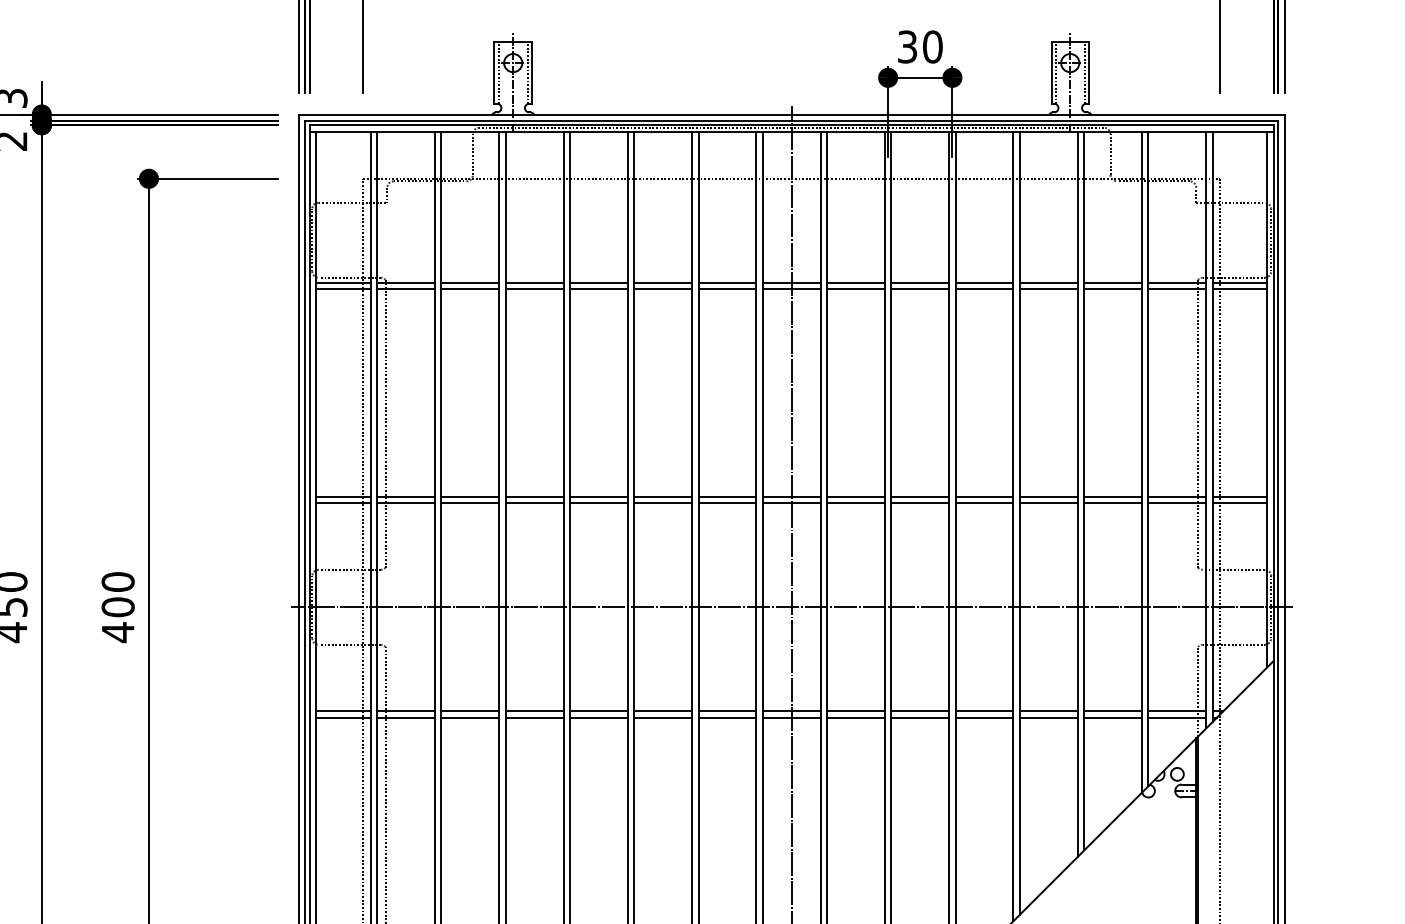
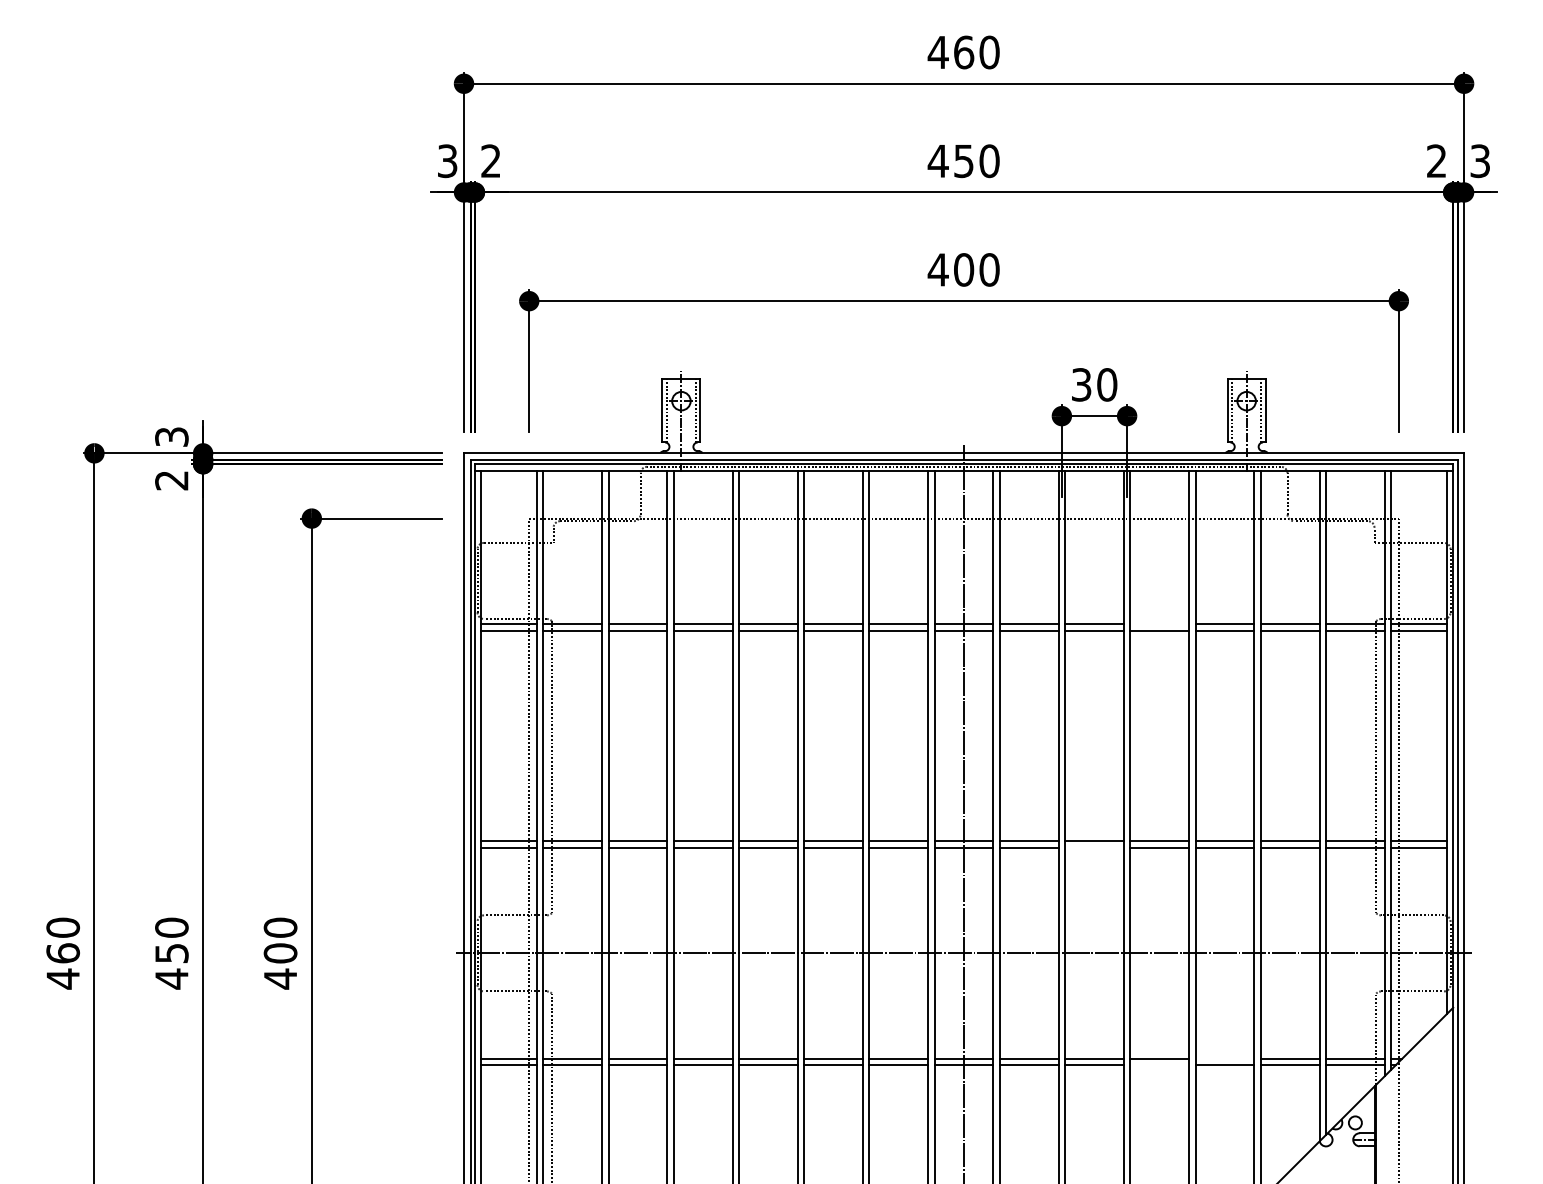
line: (984, 283) -> (1159, 624), removed
line: (920, 502) -> (1094, 847), removed
line: (1048, 710) -> (1224, 1058), removed
line: (984, 717) -> (1159, 1065), removed

